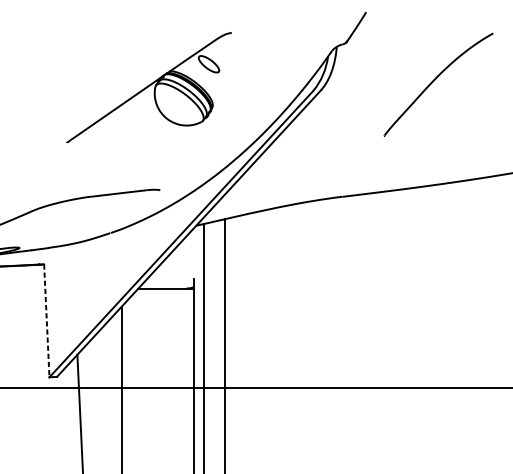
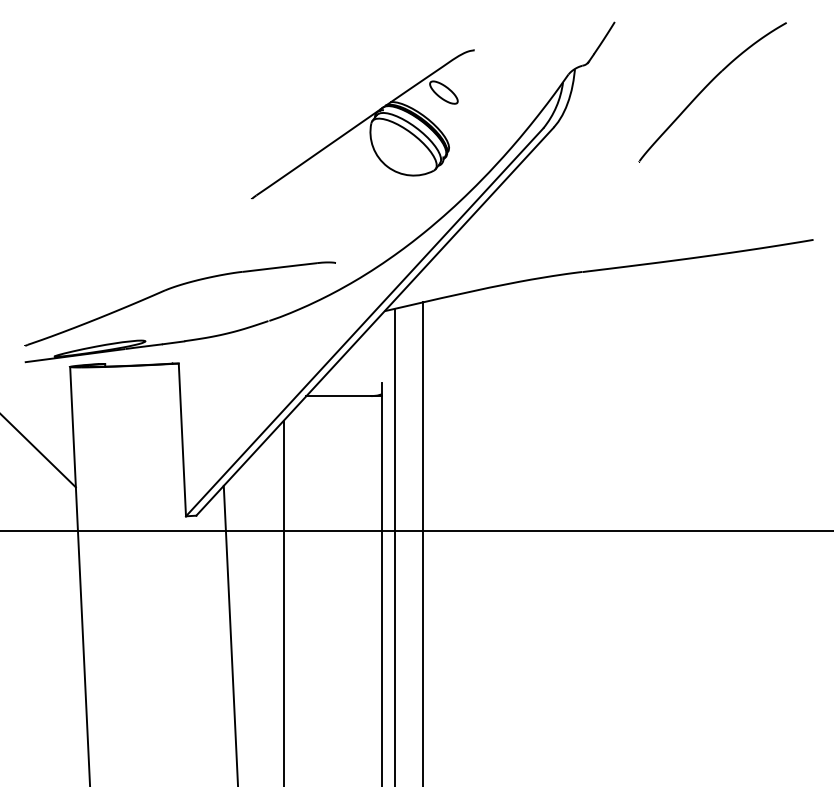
part: (434, 80) -> (707, 86), moved
part: (148, 87) -> (362, 124), moved
line: (46, 321) -> (182, 440), dashed -> solid

